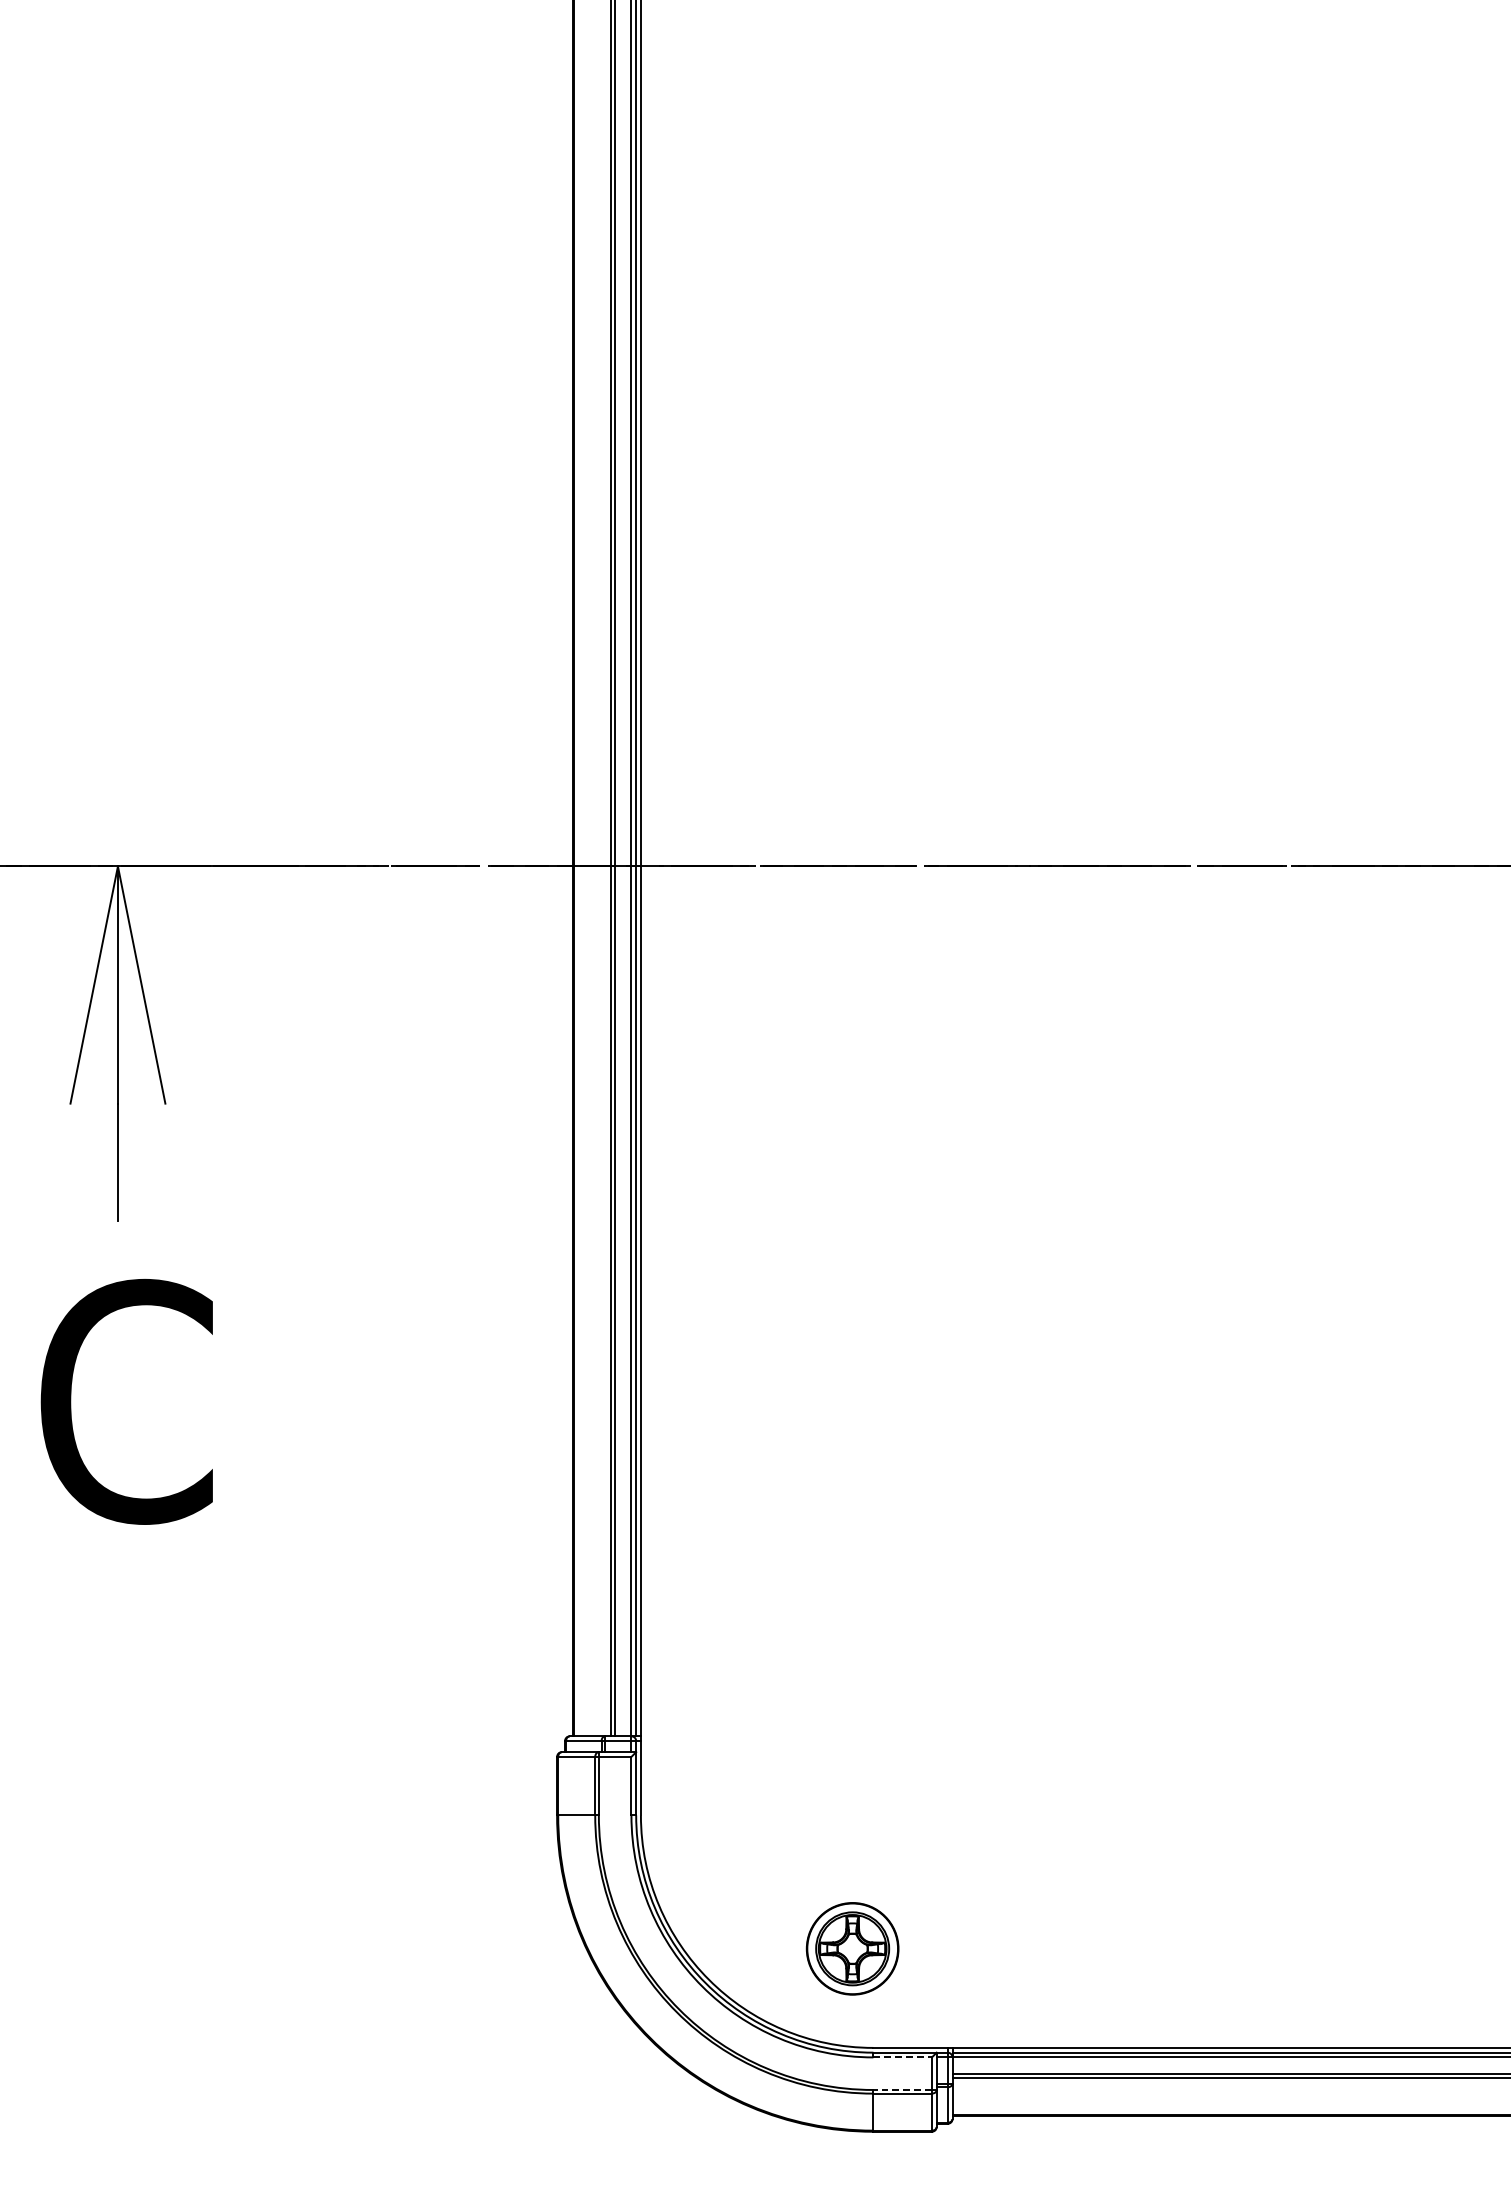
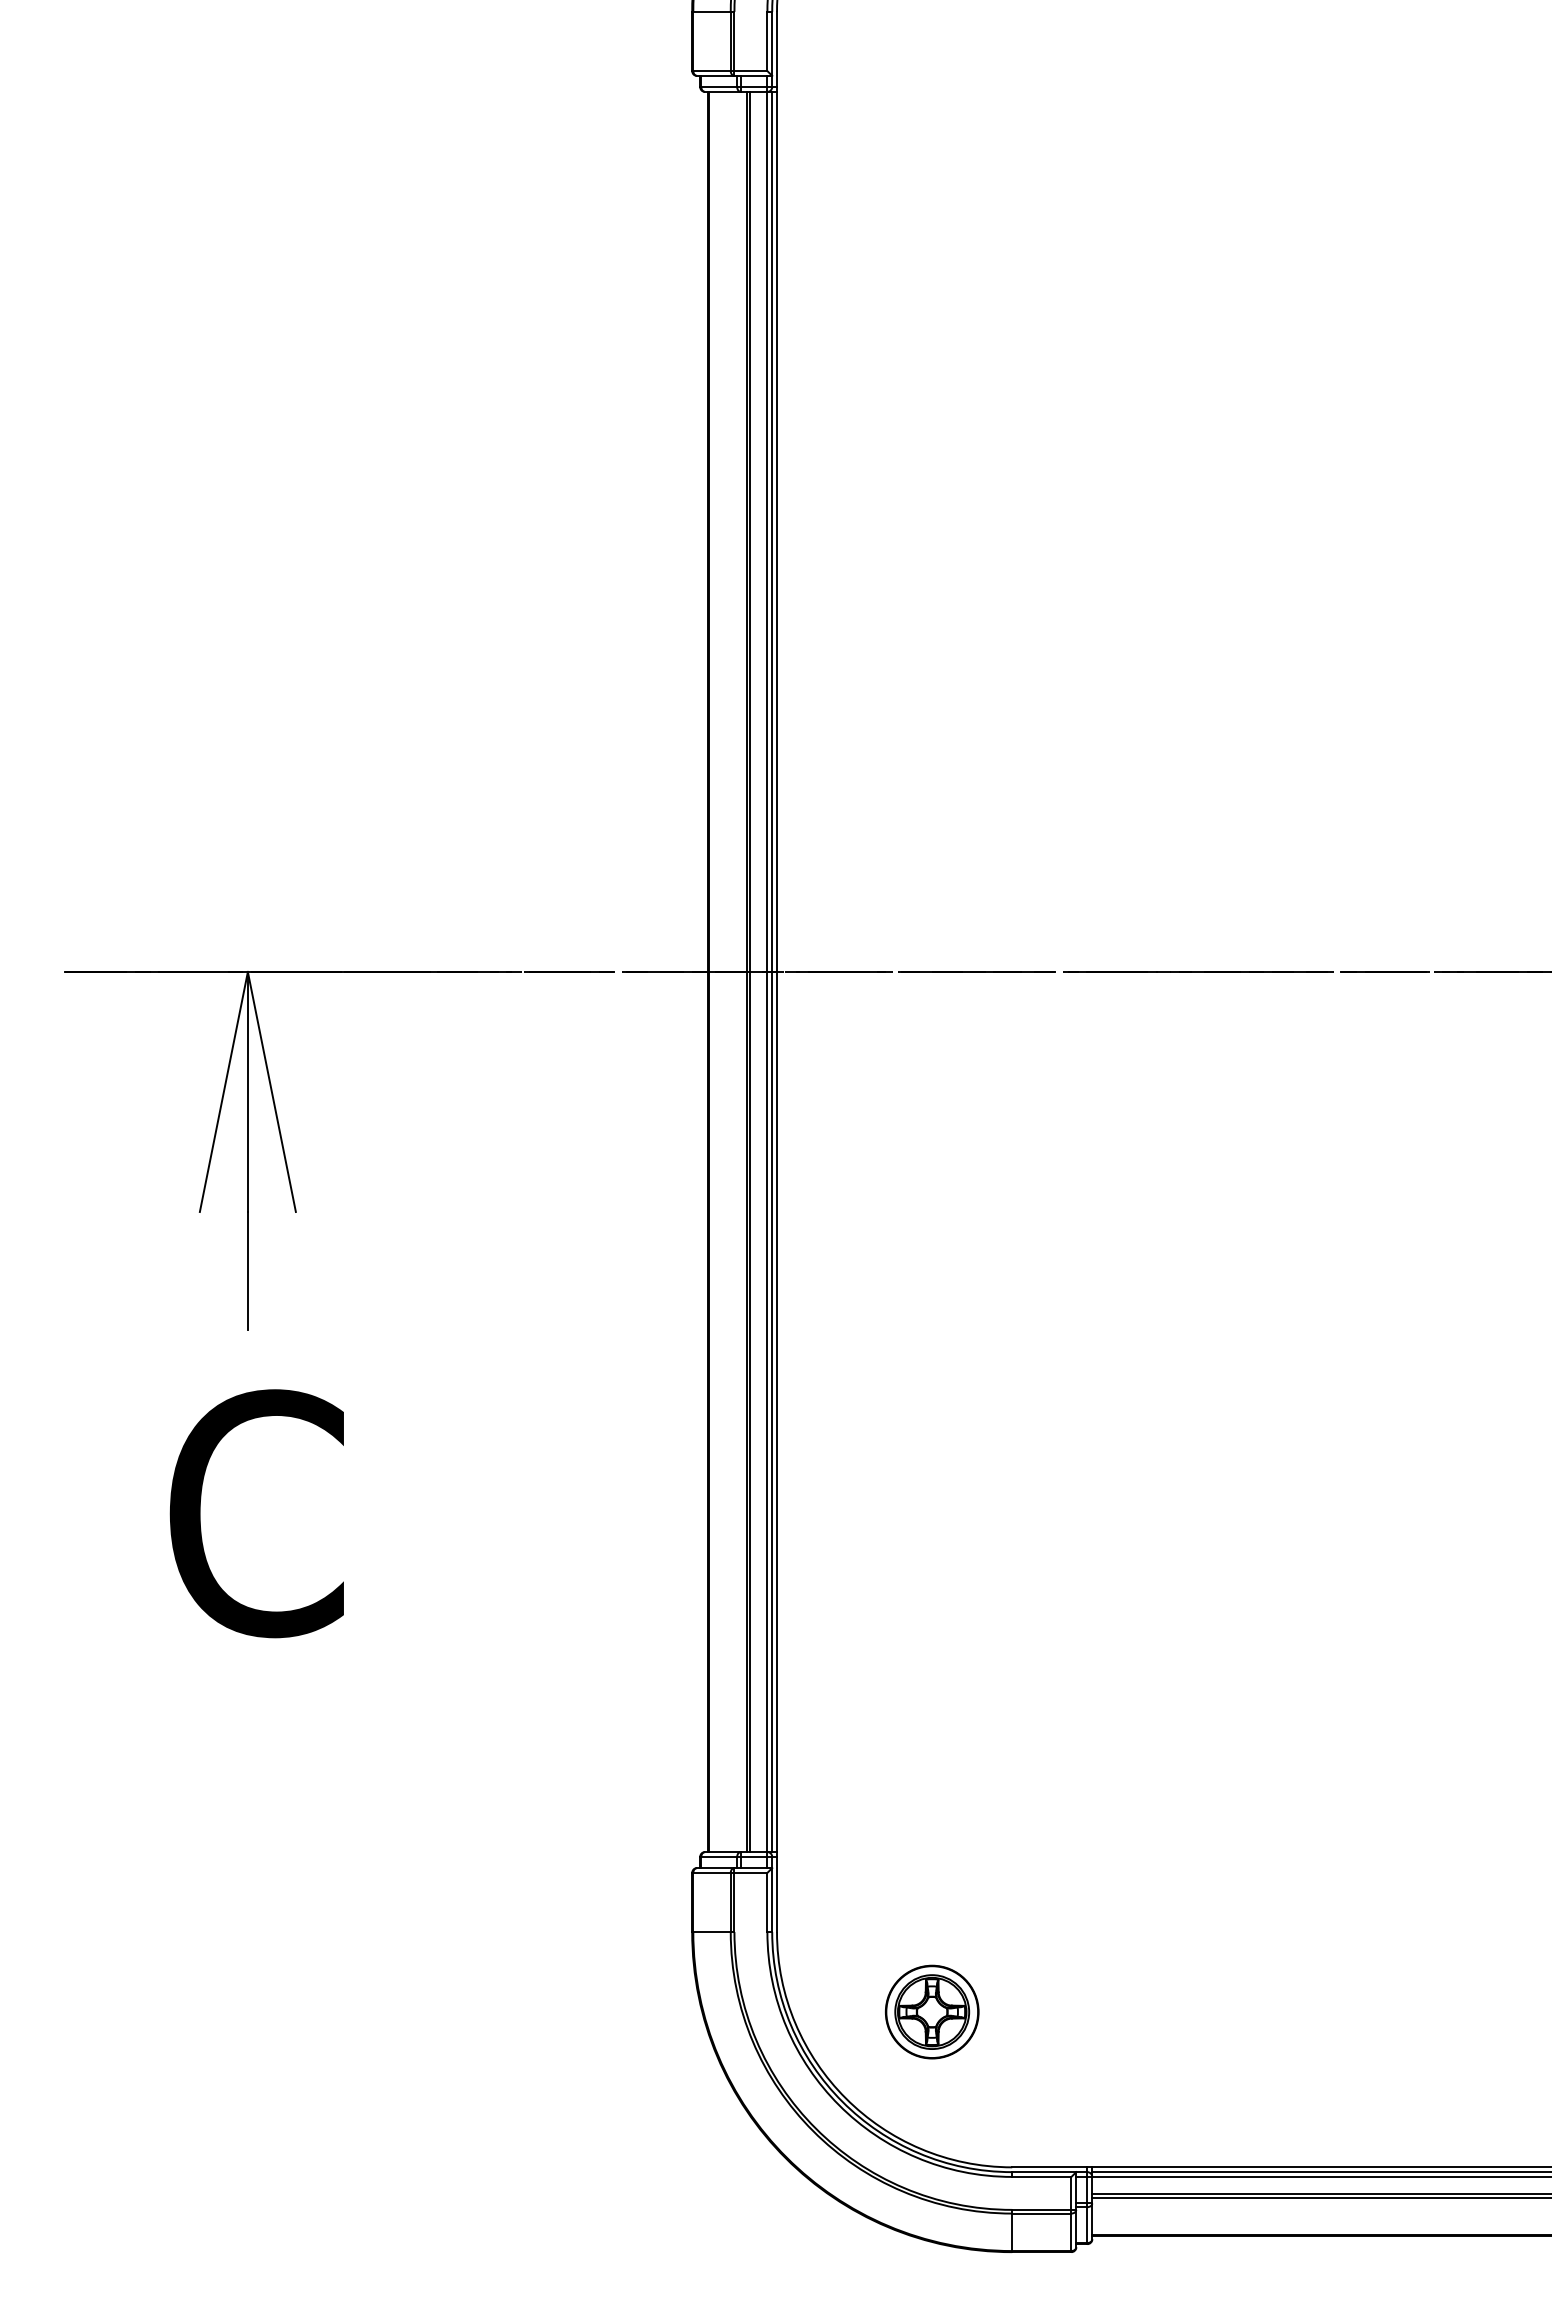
part: (851, 1948) -> (931, 2011), moved
line: (902, 2056) -> (1041, 2176), dashed -> solid
line: (902, 2089) -> (1041, 2209), dashed -> solid

